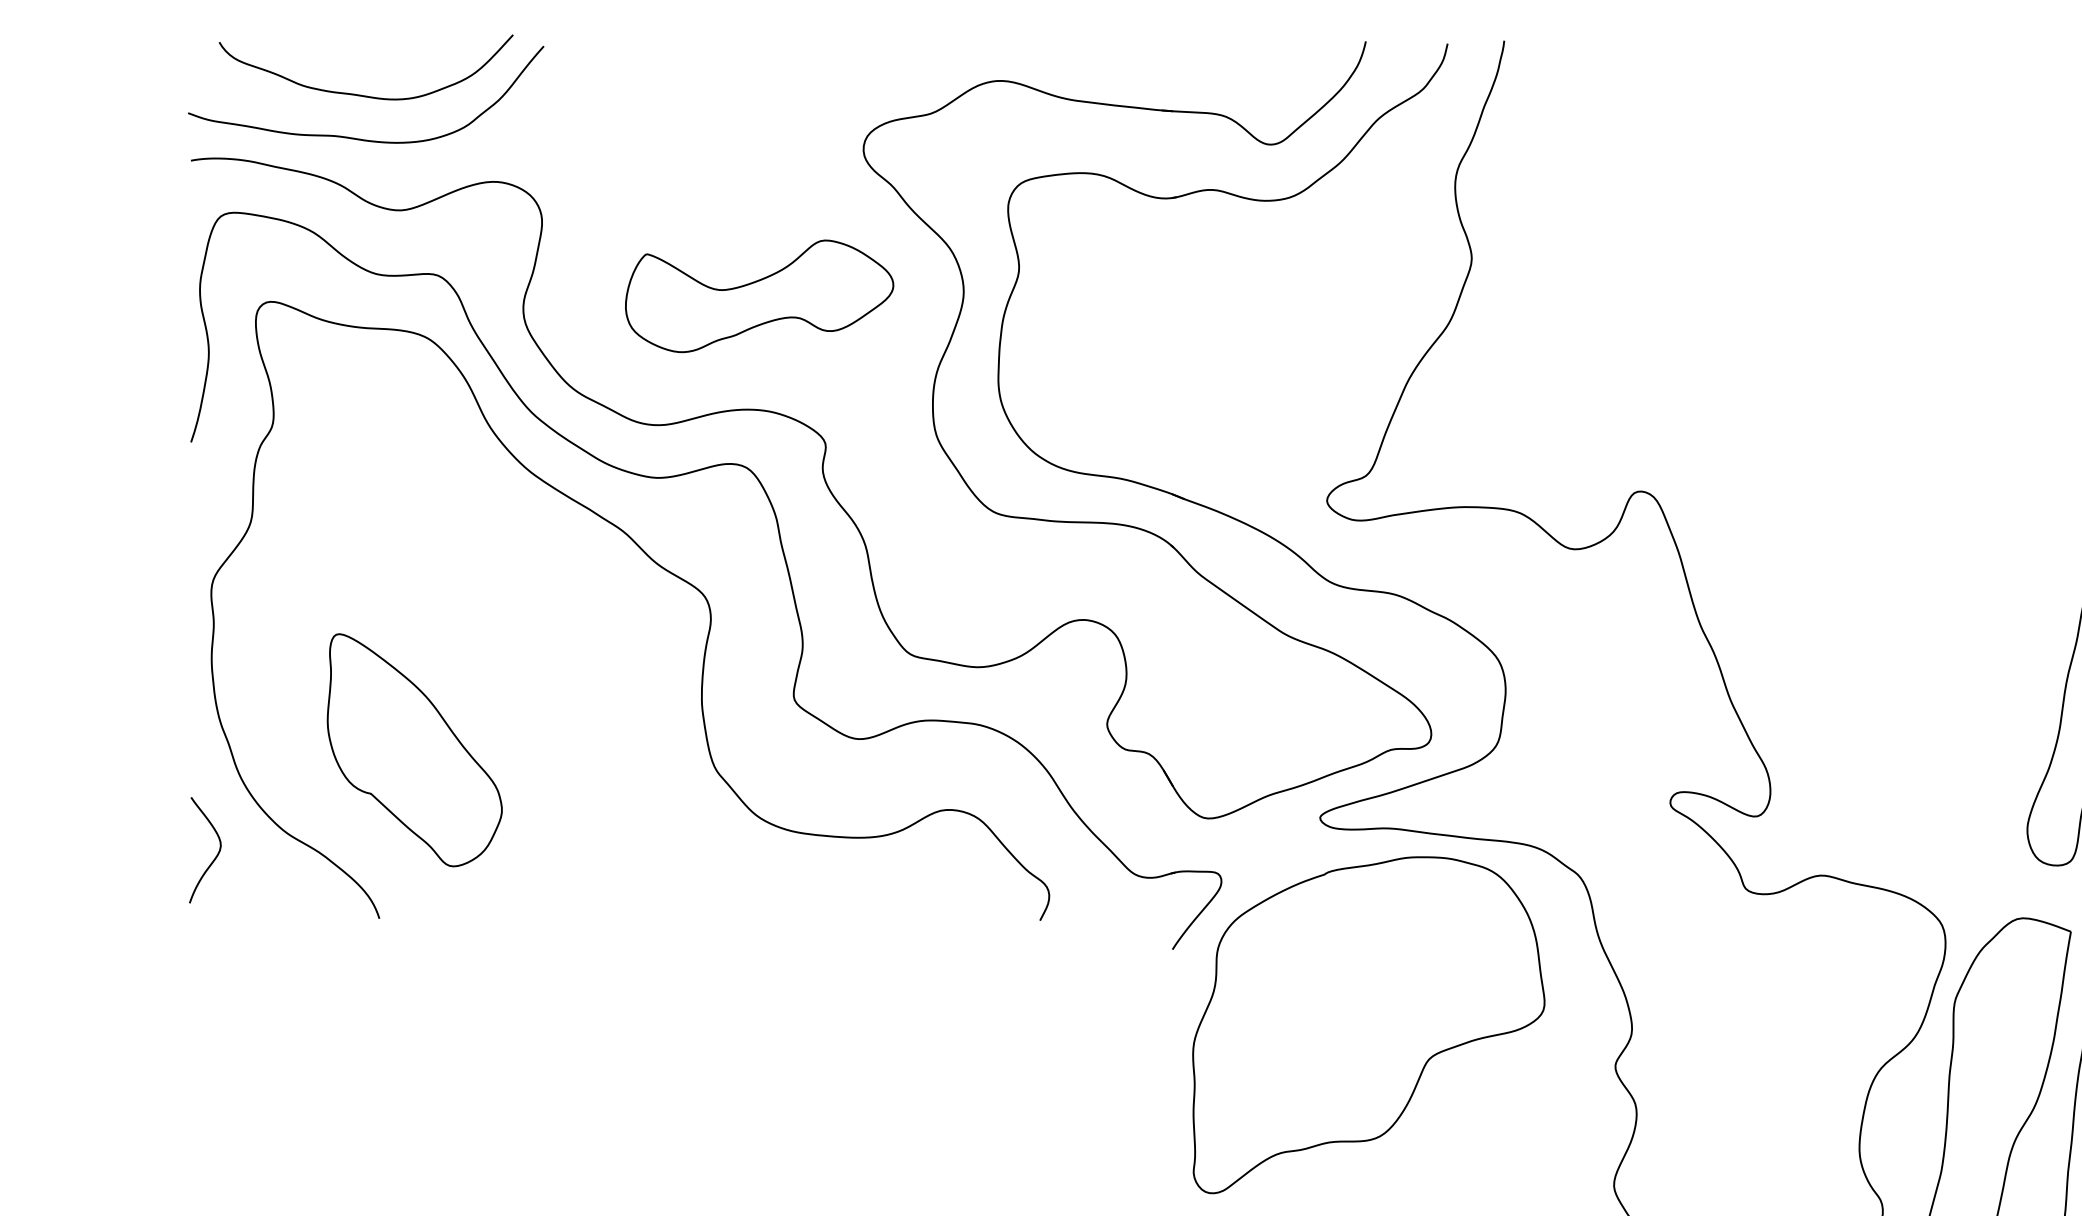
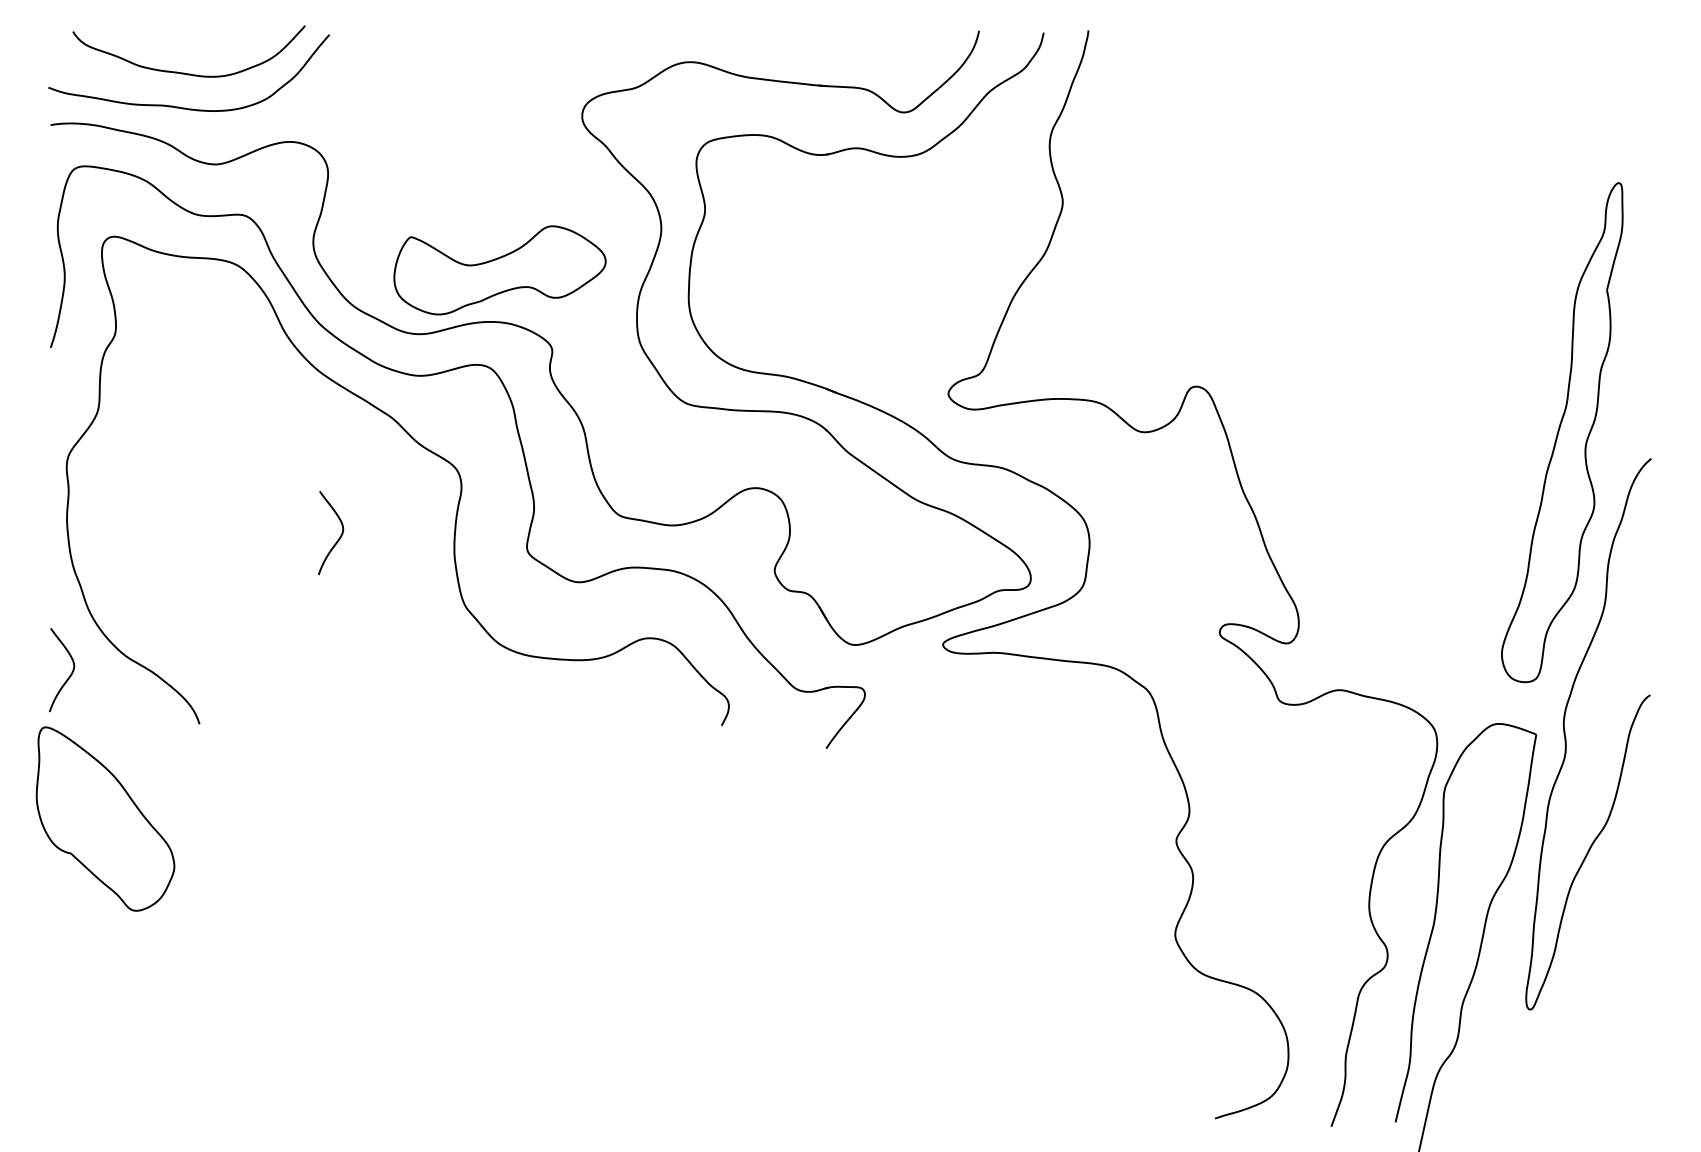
part: (758, 296) -> (499, 270), moved
curve: (555, 683) -> (338, 538), added
part: (414, 749) -> (105, 818), moved
part: (1368, 1025) -> (981, 808), removed

